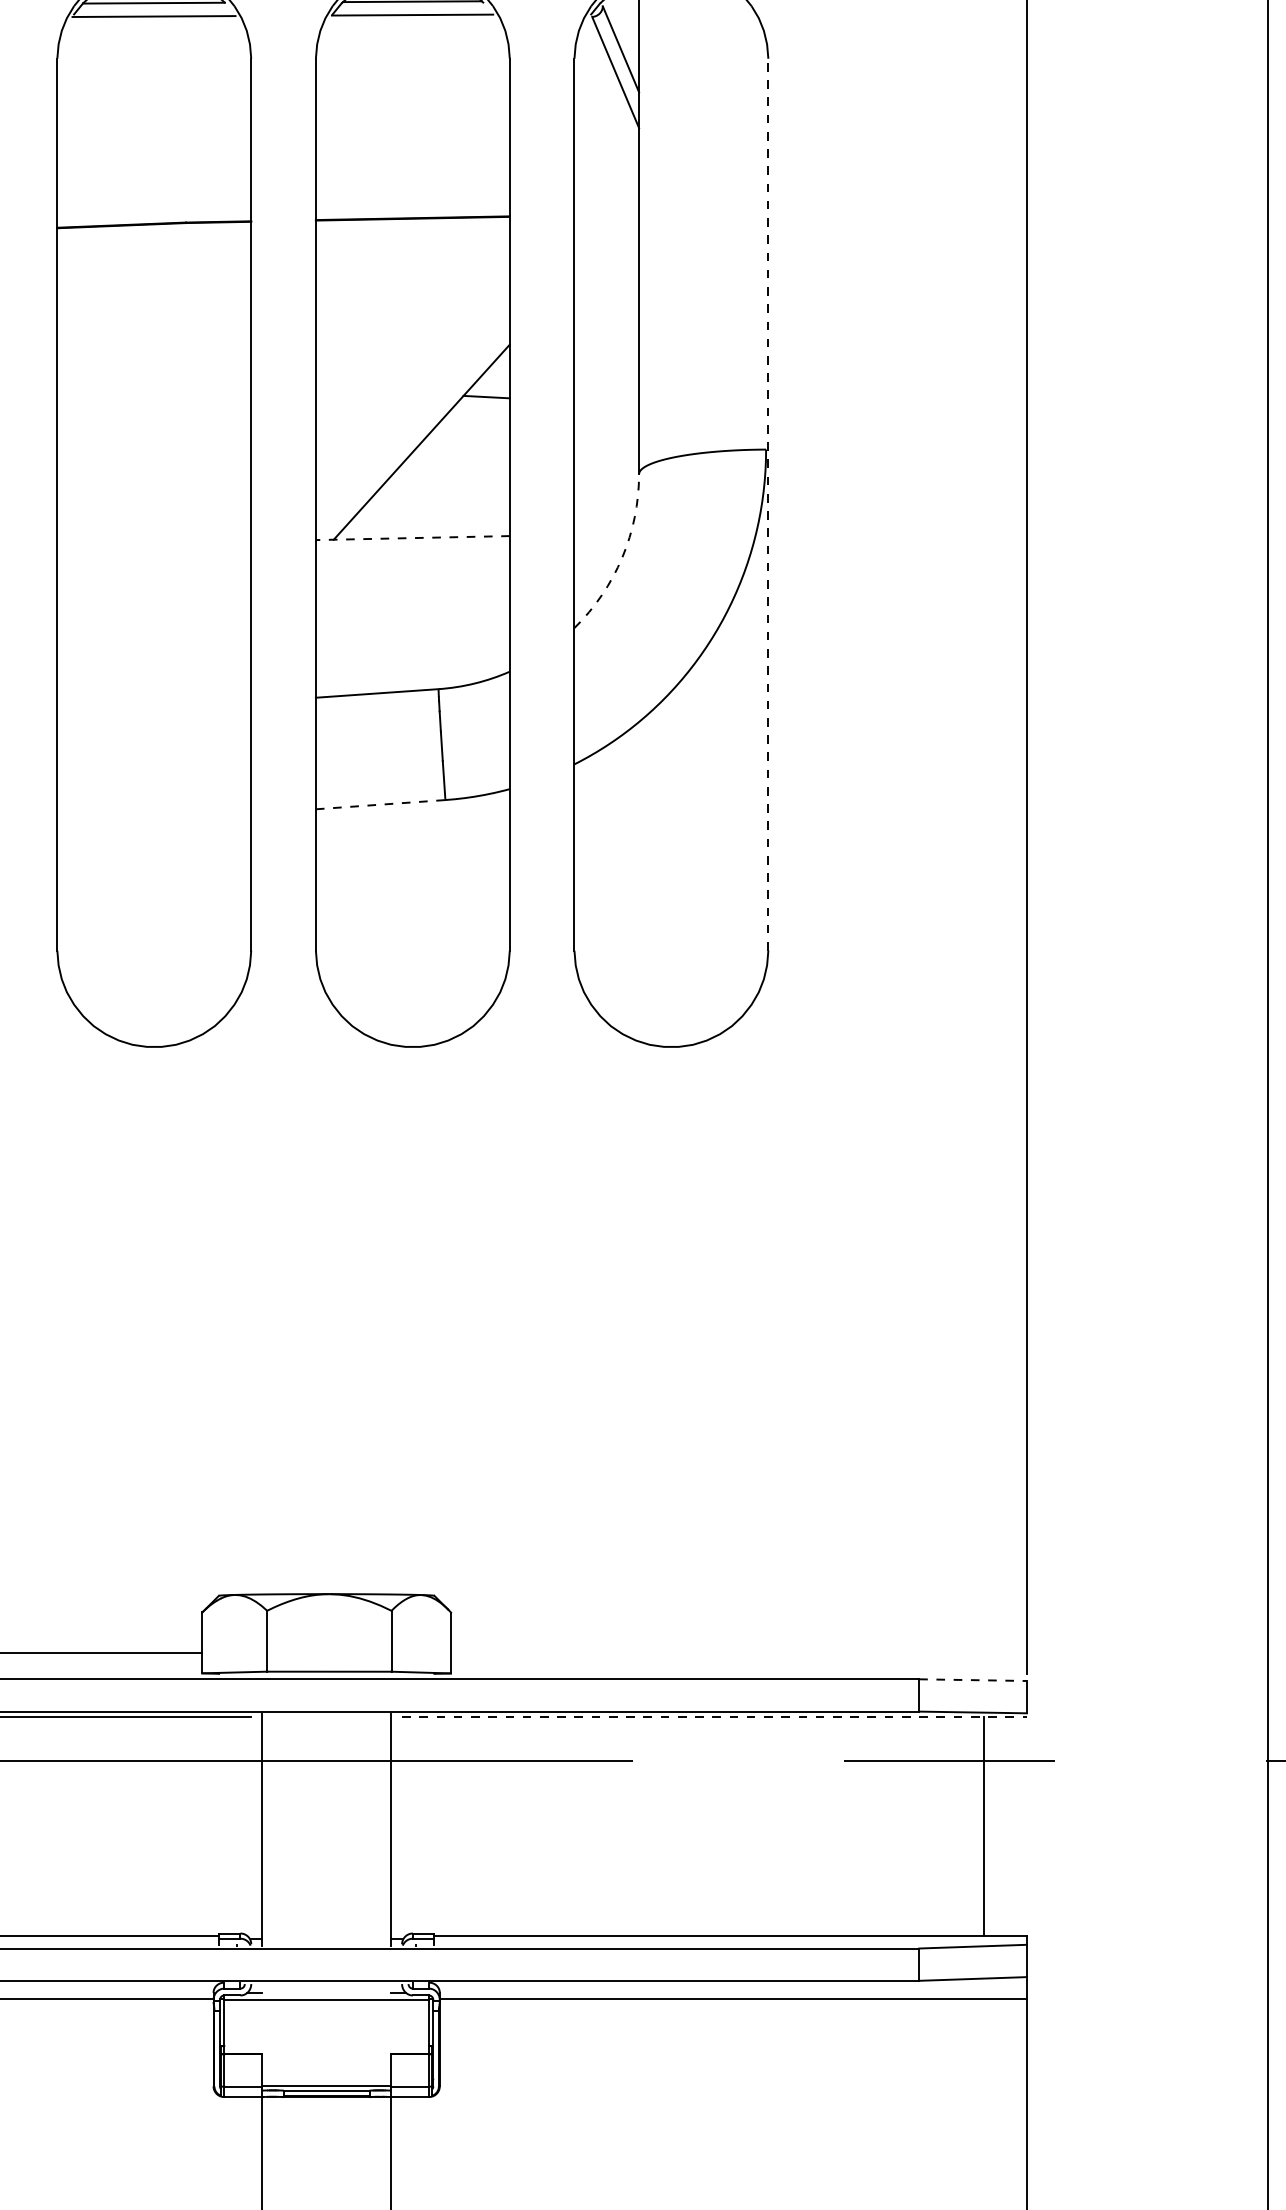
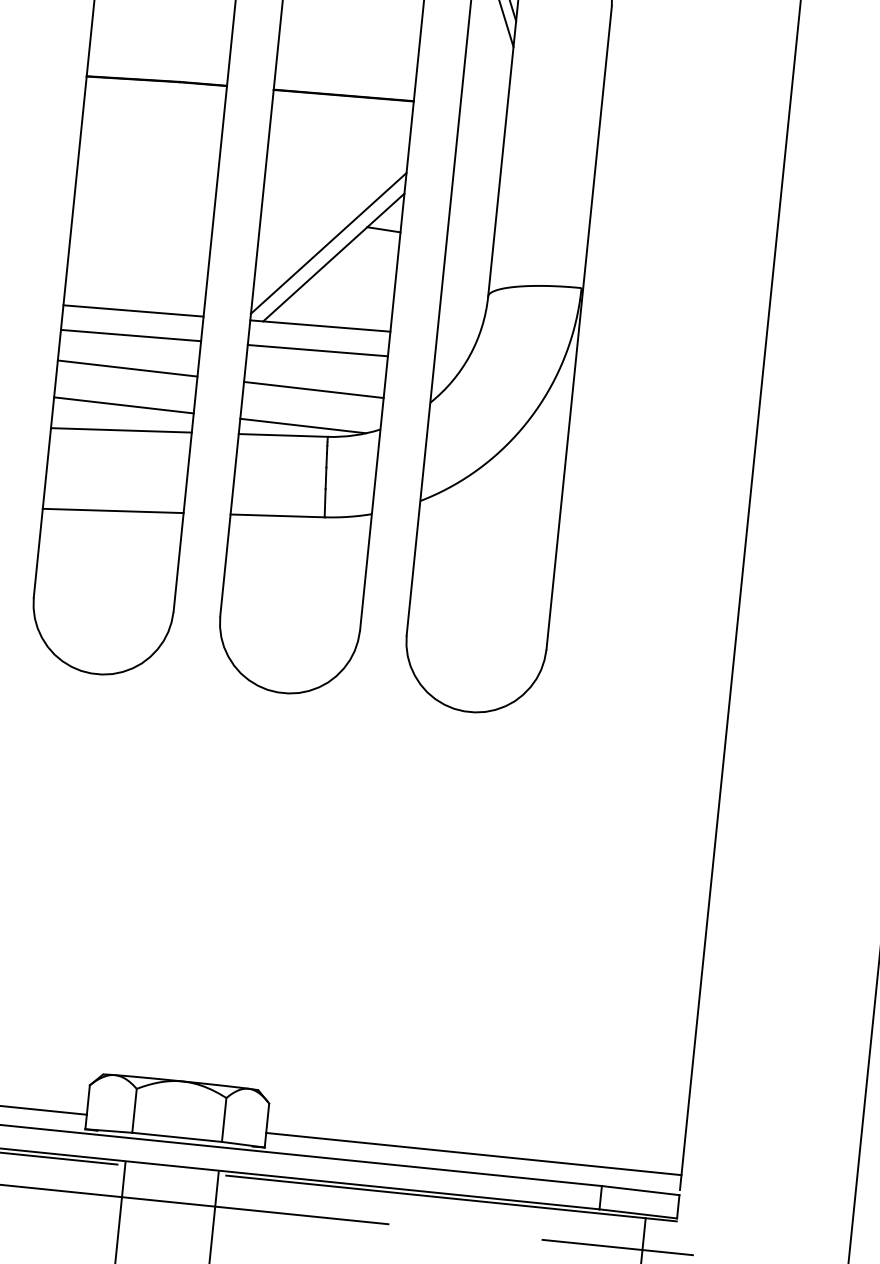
line: (412, 423) -> (328, 243), added
line: (768, 504) -> (579, 327), dashed -> solid
line: (412, 538) -> (320, 326), dashed -> solid
line: (154, 543) -> (133, 311), added
arc: (622, 557) -> (470, 355), dashed -> solid
line: (412, 572) -> (317, 350), added
line: (154, 577) -> (131, 335), added
line: (154, 623) -> (127, 368), added
line: (412, 626) -> (313, 389), added
line: (154, 674) -> (124, 405), added
line: (402, 677) -> (302, 425), added
line: (154, 708) -> (121, 429), added
line: (380, 804) -> (277, 515), dashed -> solid
line: (154, 820) -> (113, 510), added
line: (738, 1653) -> (473, 1154), added
line: (973, 1680) -> (640, 1190), dashed -> solid
line: (715, 1717) -> (452, 1198), dashed -> solid

